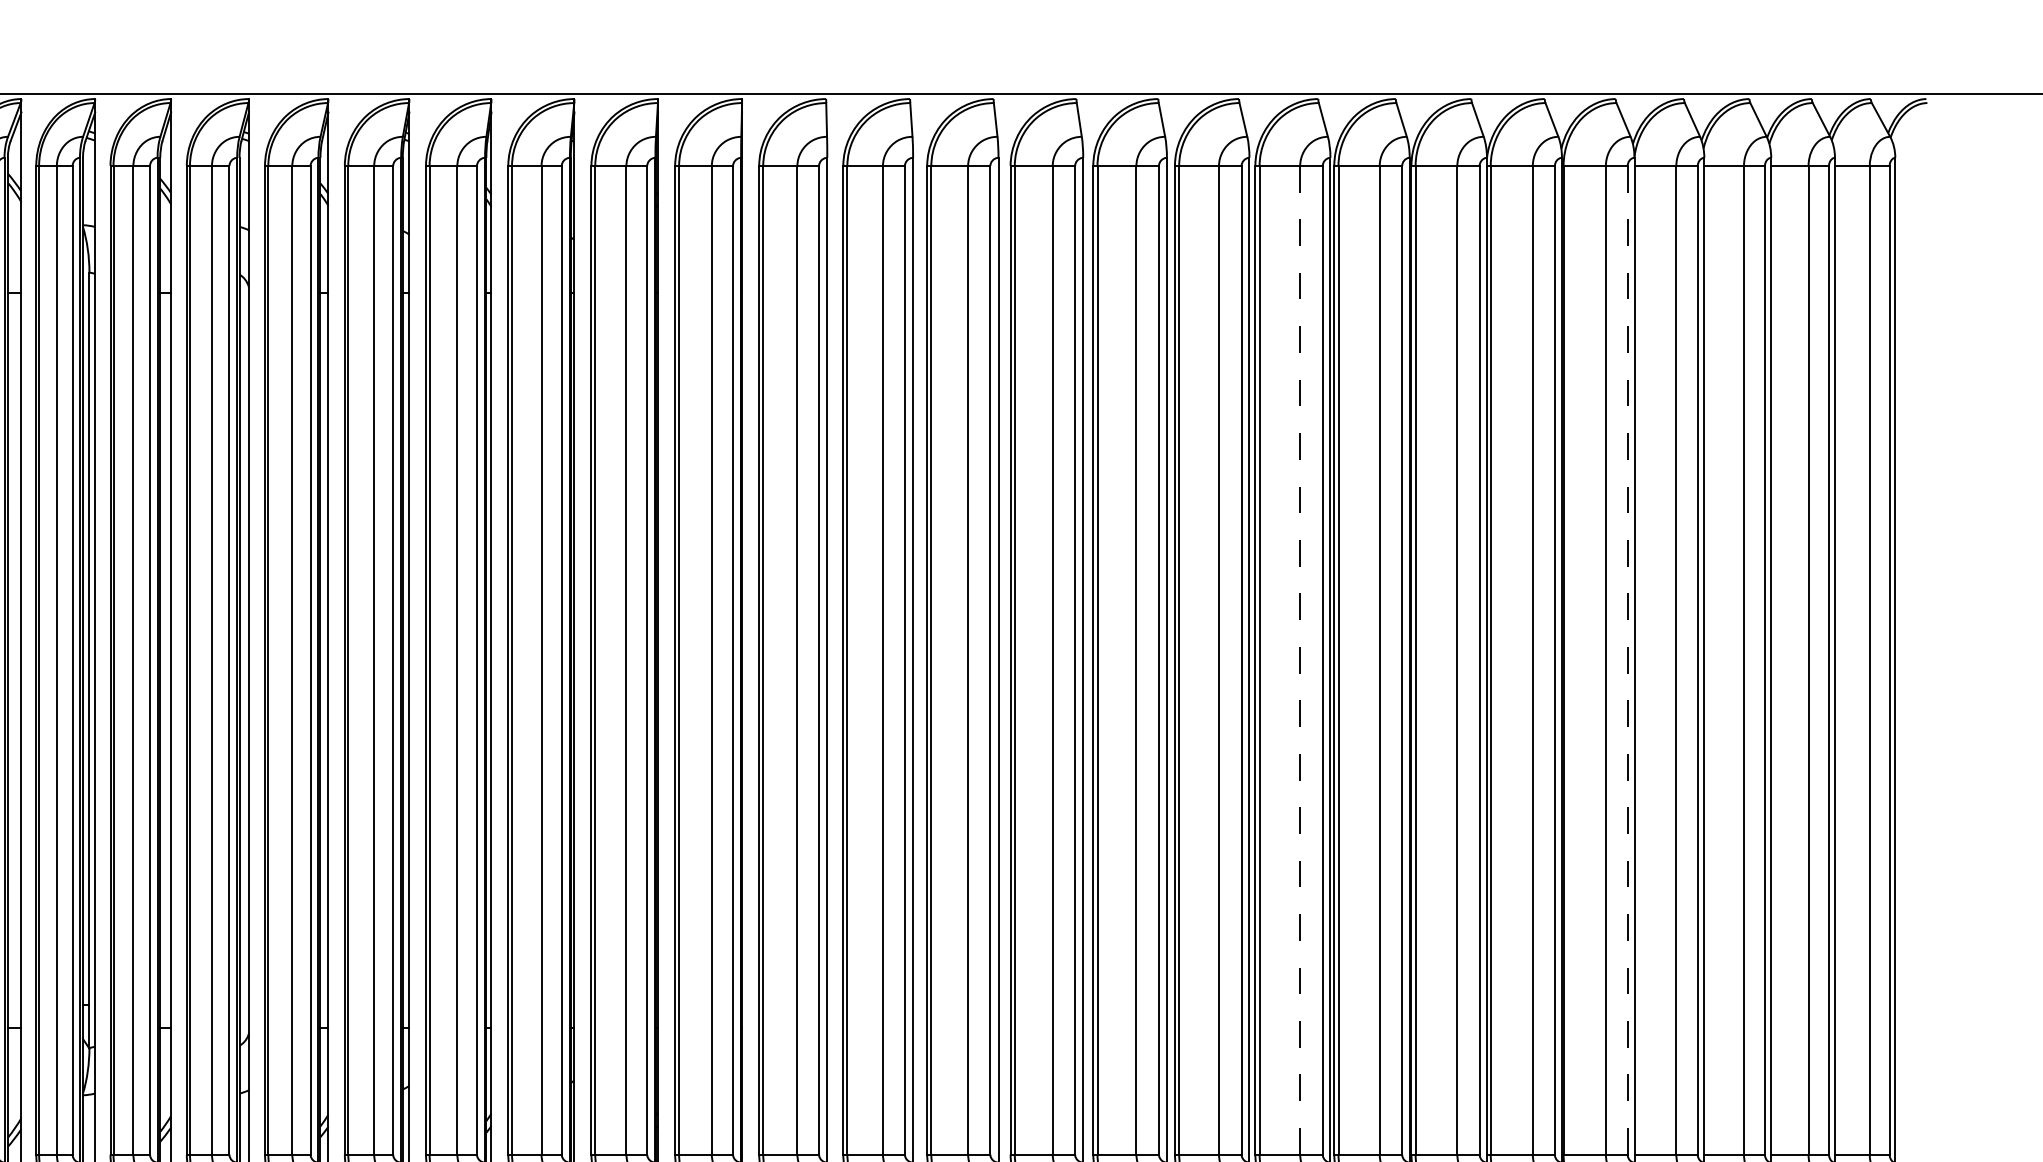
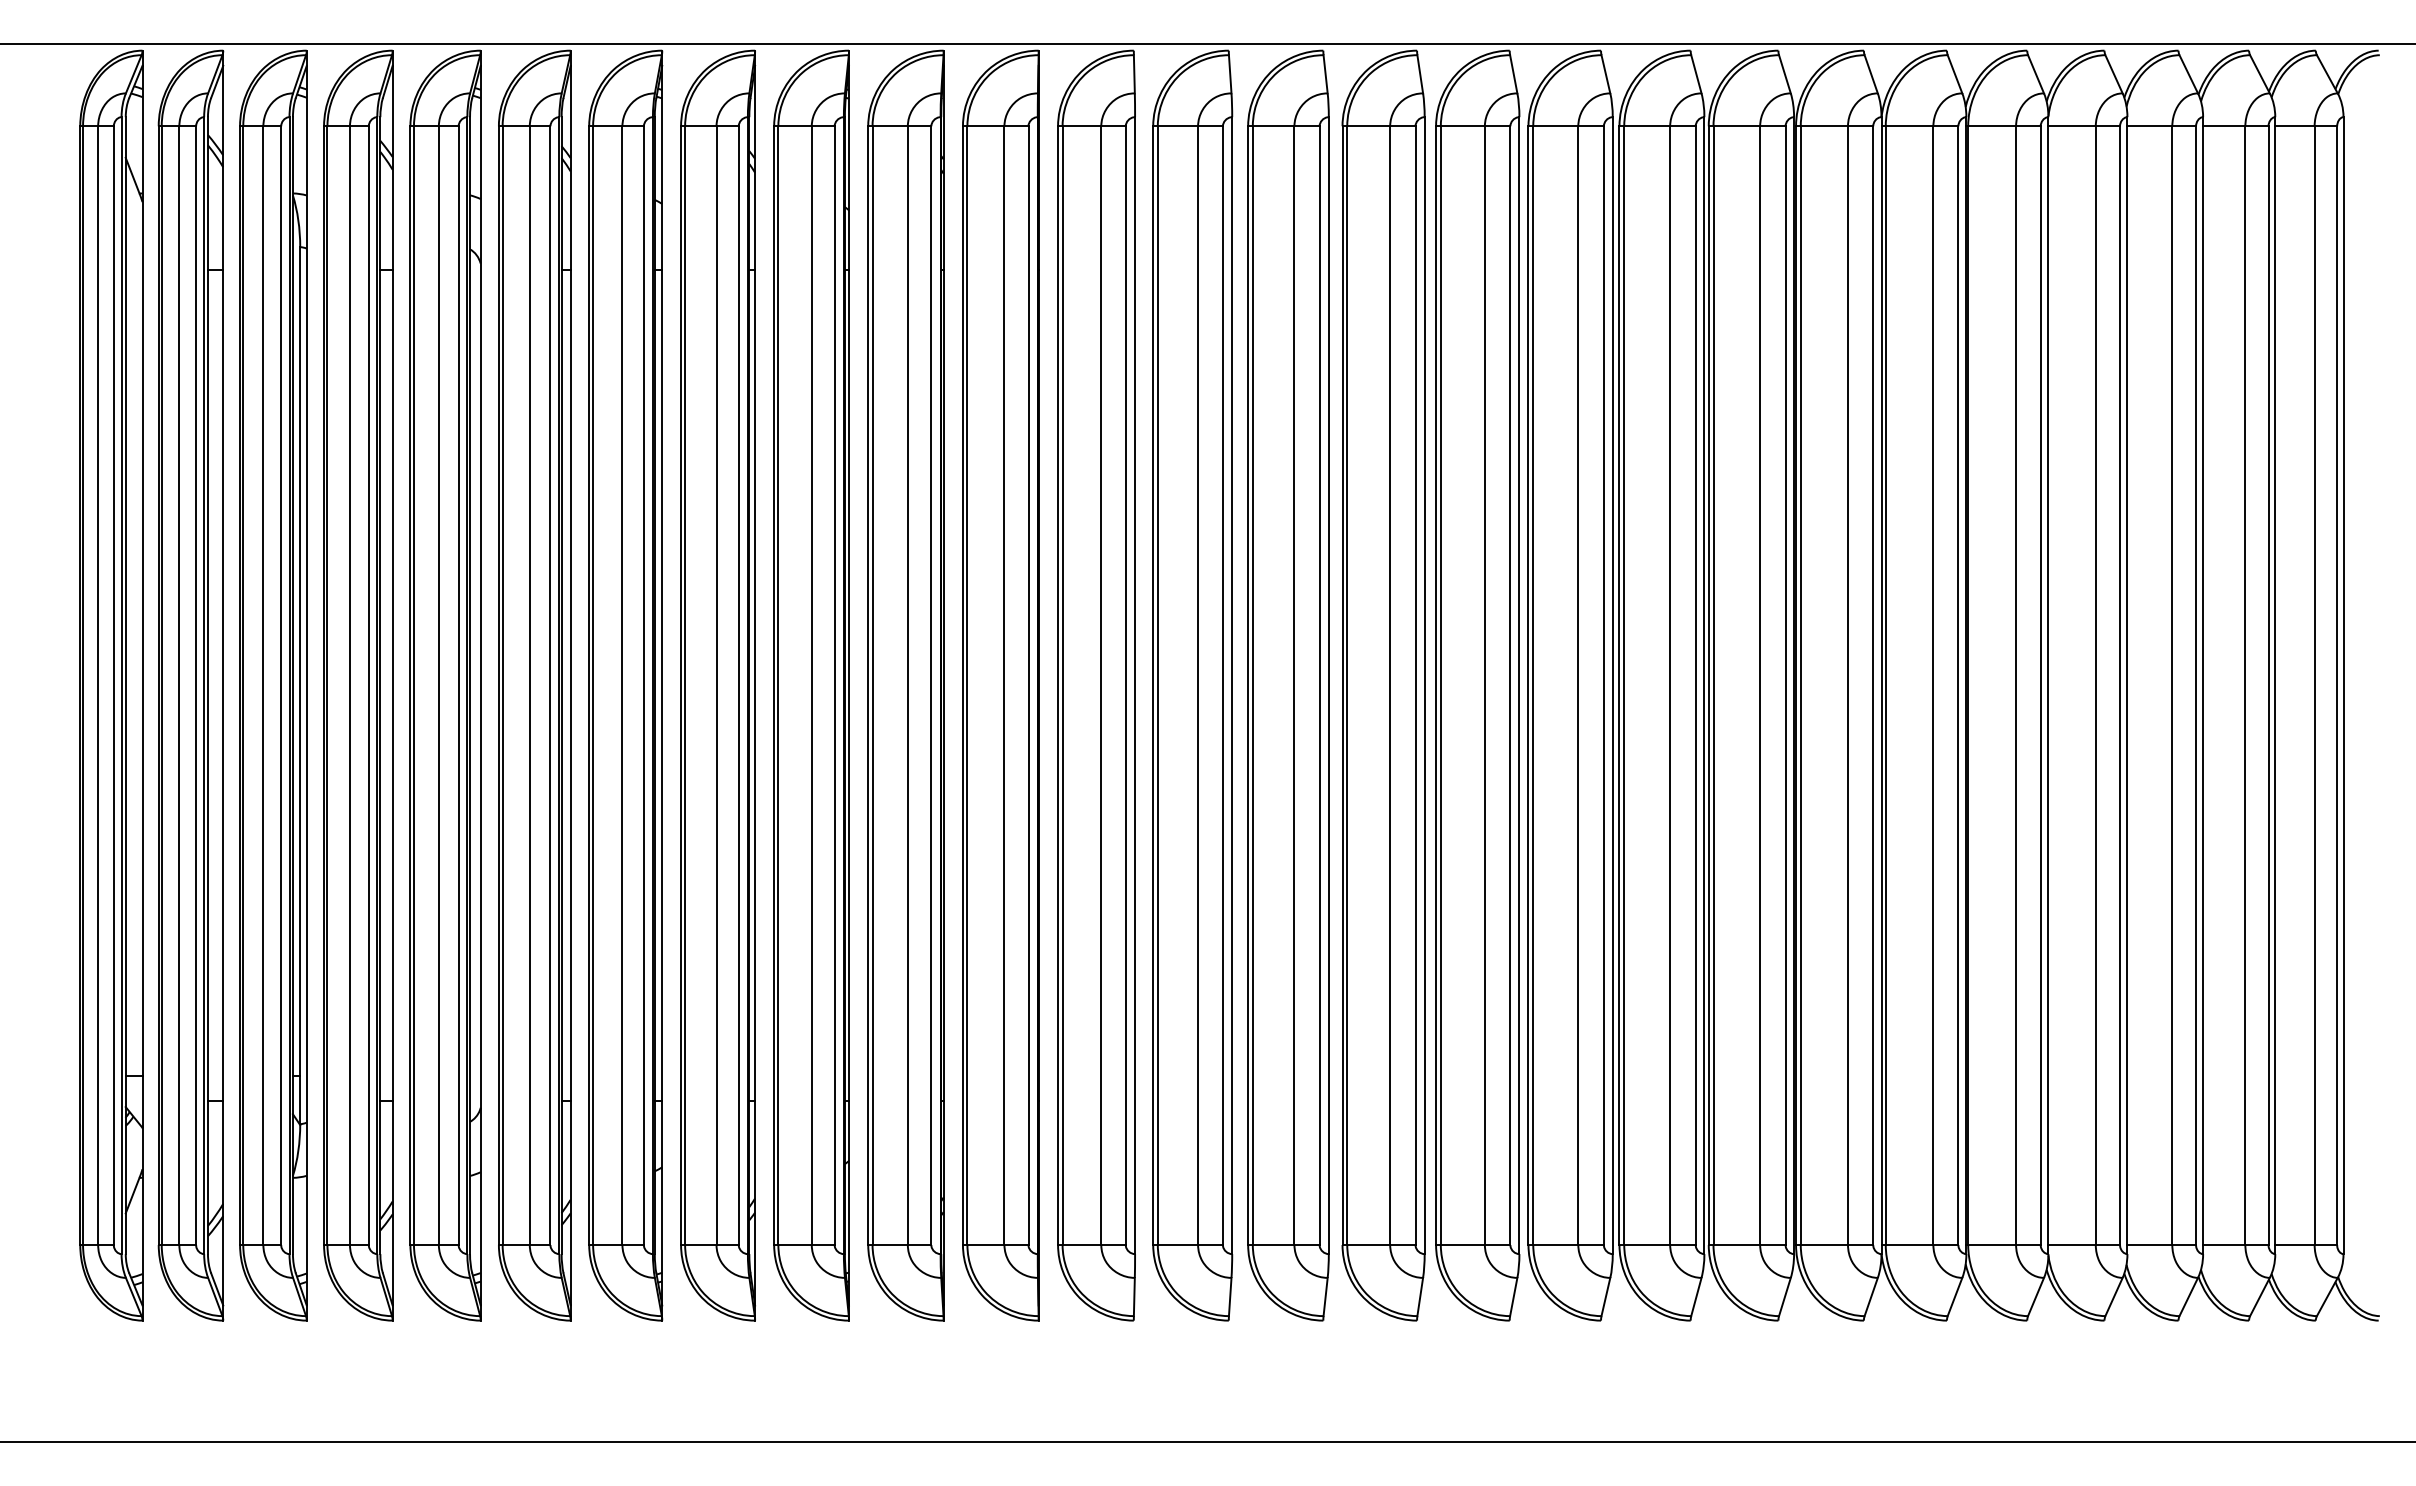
line: (1300, 660) -> (1670, 685), dashed -> solid
line: (1627, 660) -> (2040, 685), dashed -> solid

